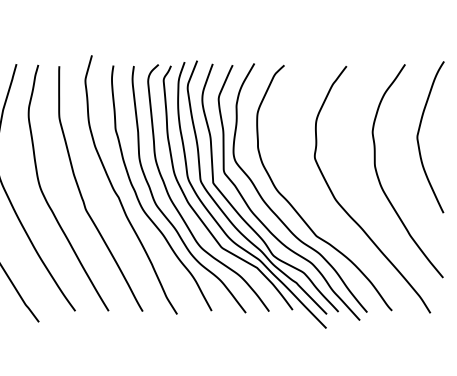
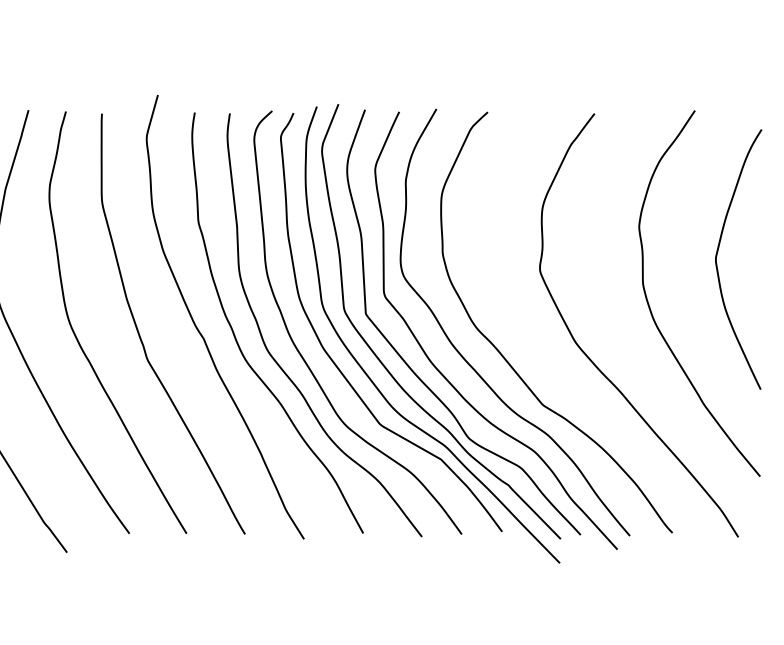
curve: (418, 137) -> (717, 259), moved

